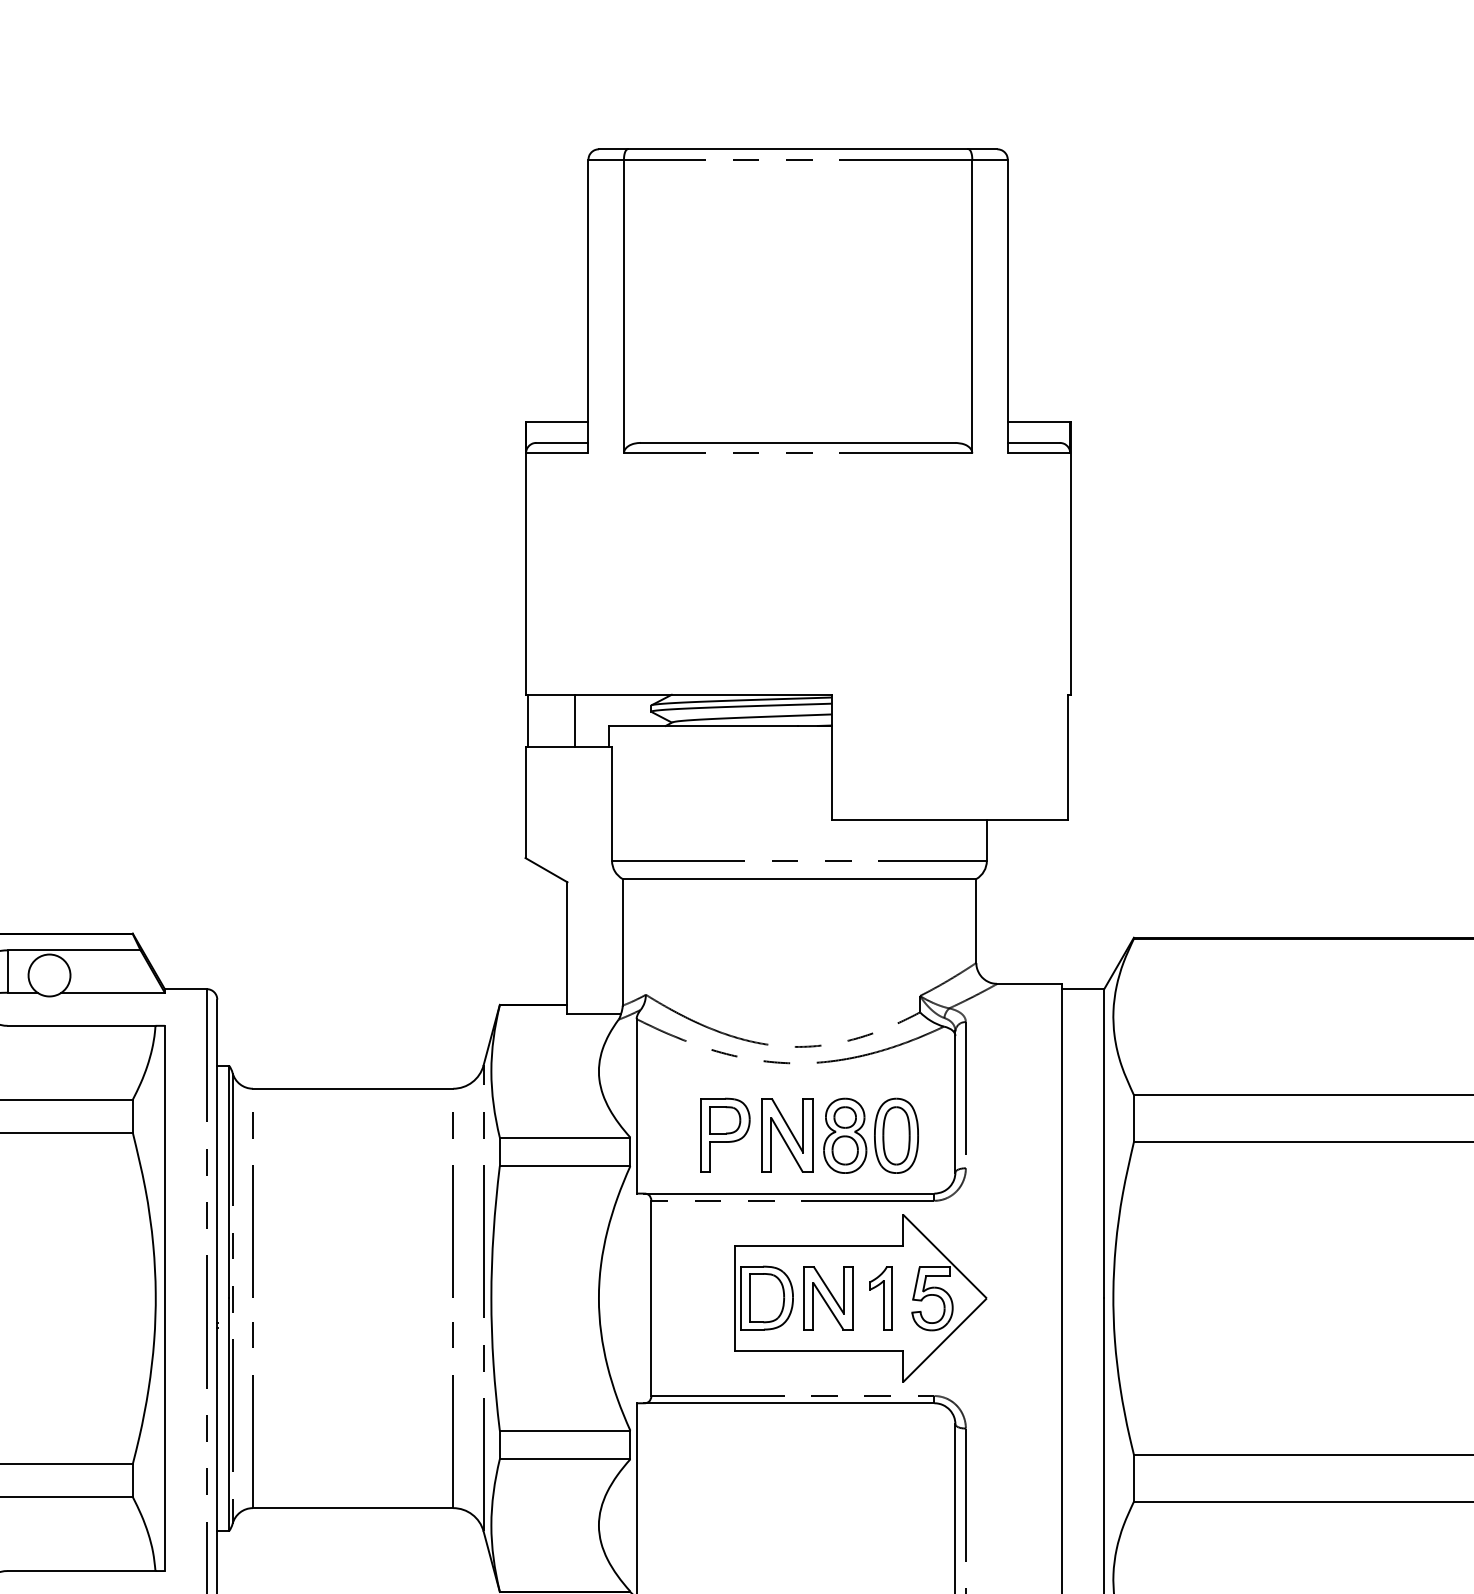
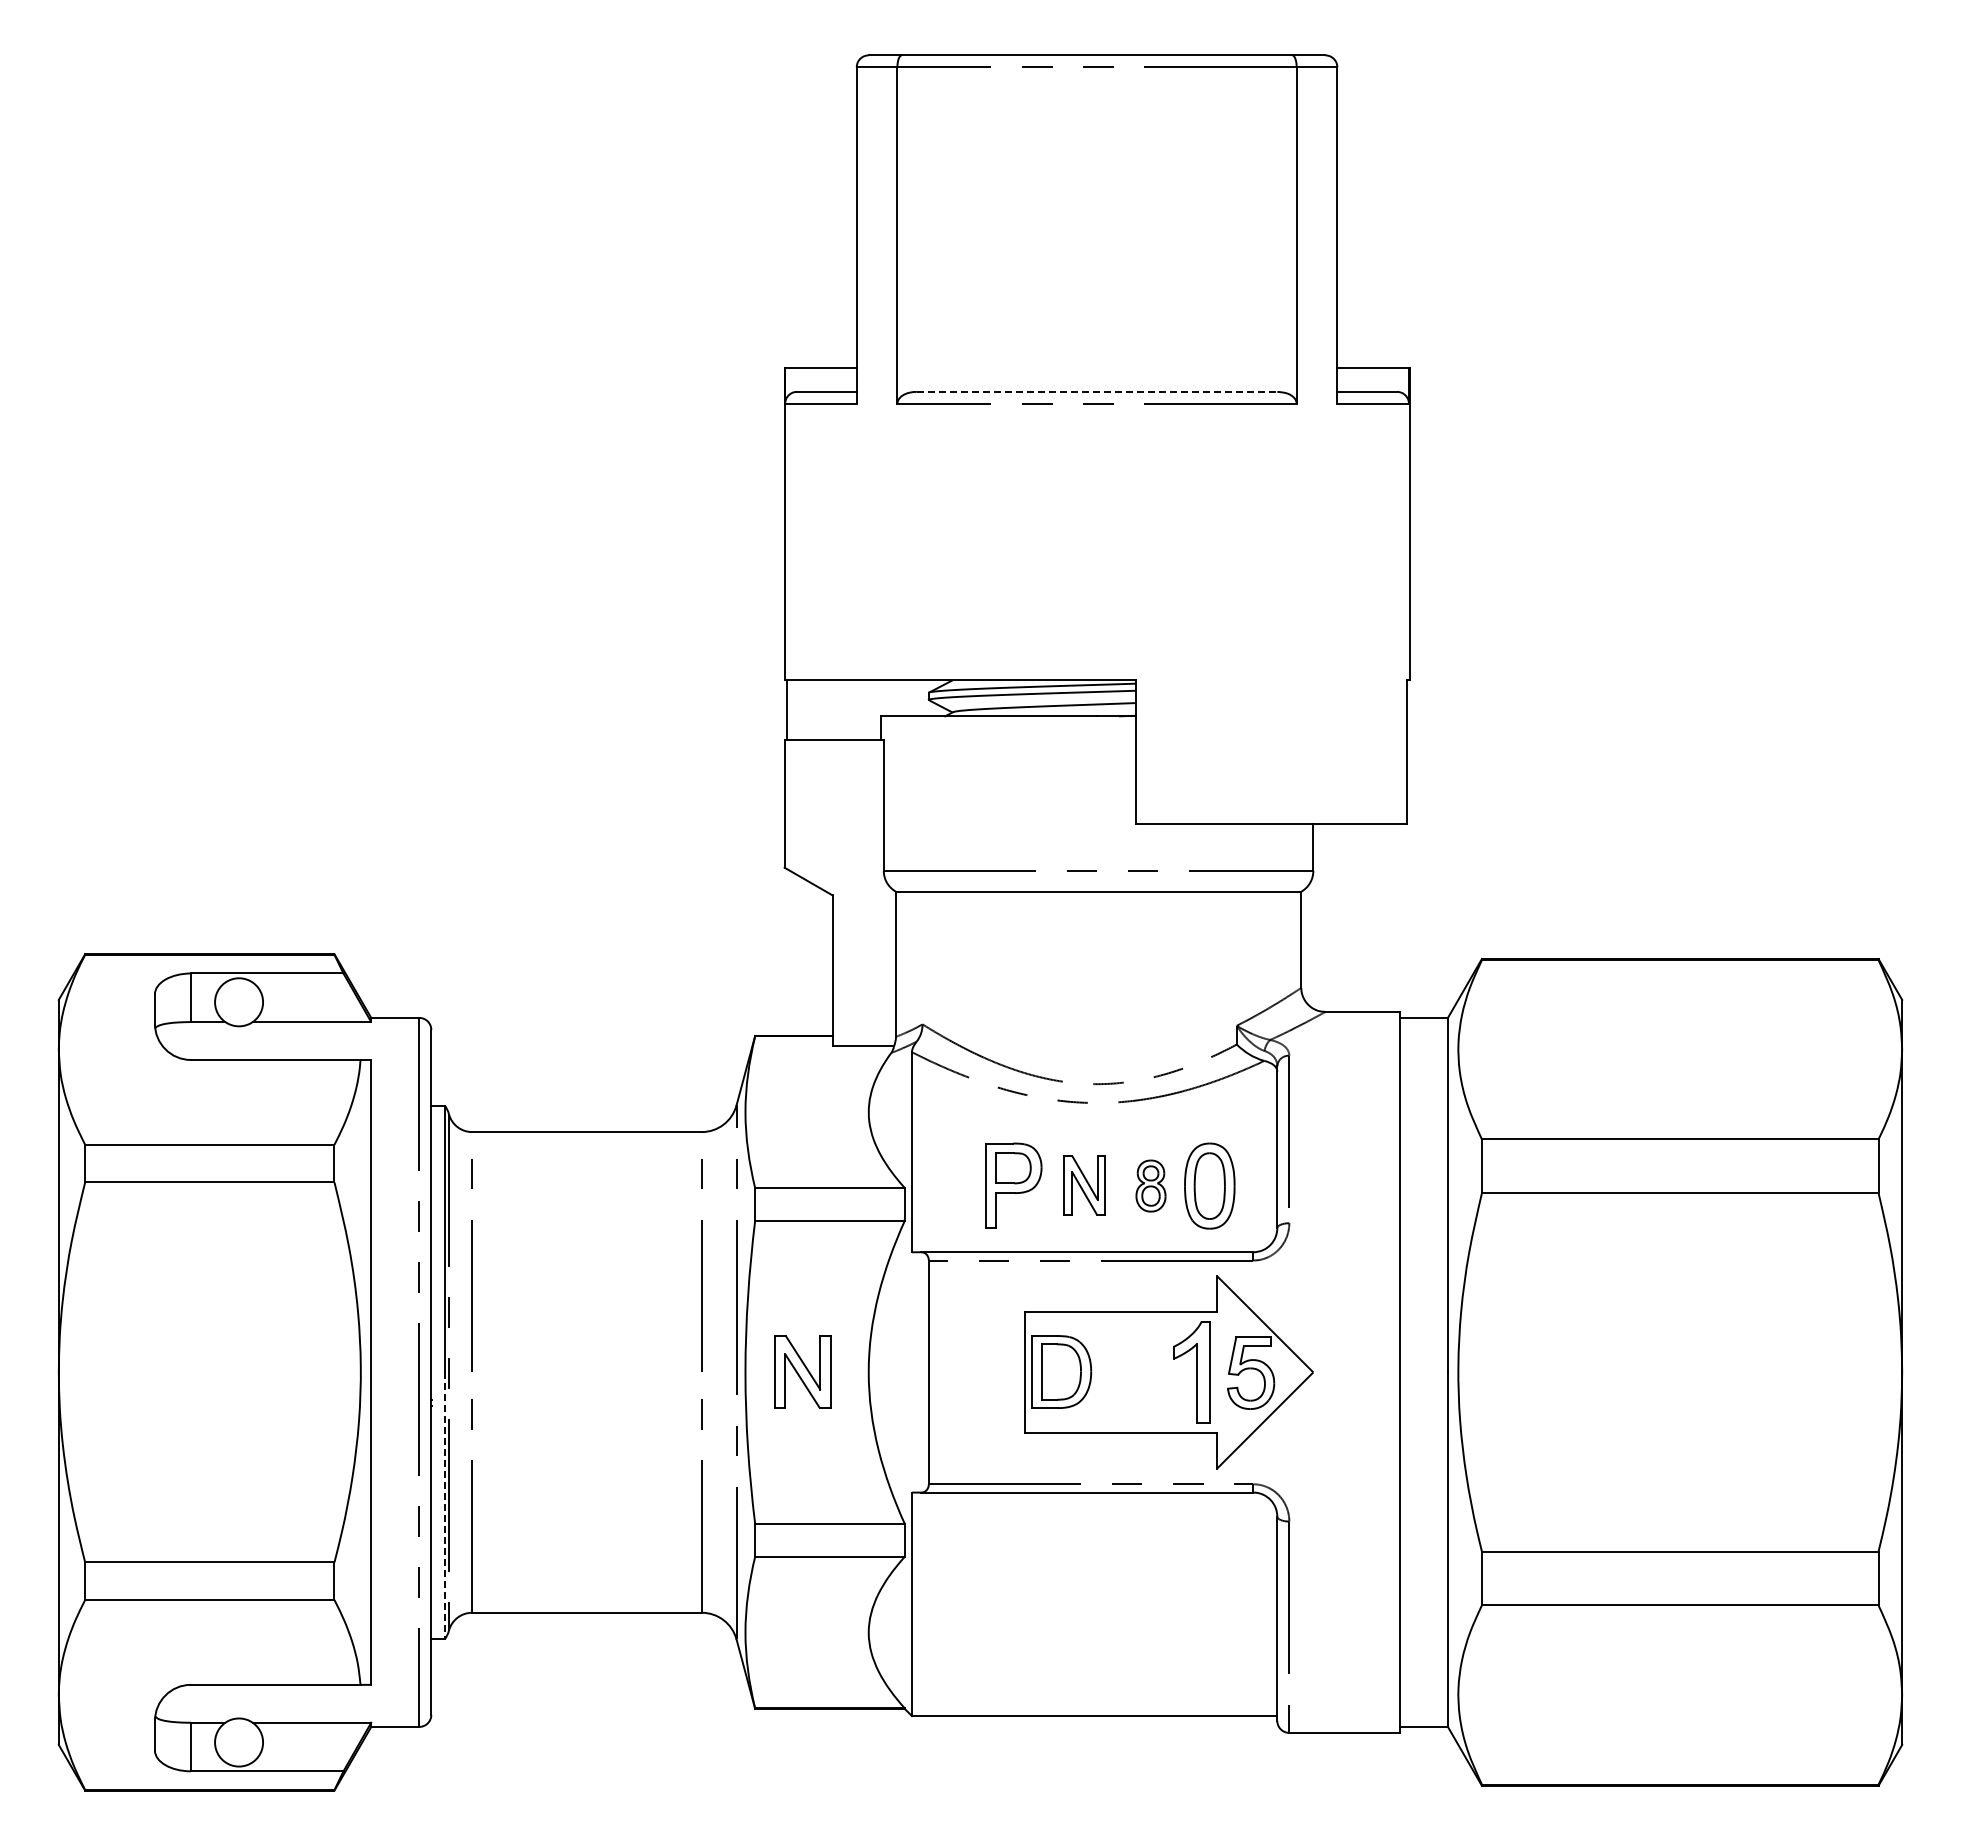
line: (798, 442) -> (1097, 391), solid -> dashed
line: (575, 720) -> (841, 710), removed
part: (787, 1135) -> (1084, 1185), size x0.7
part: (844, 1135) -> (1150, 1185), size x0.6
part: (828, 1297) -> (802, 1371), moved
part: (880, 1297) -> (1191, 1371), size x1.4
line: (228, 1415) -> (444, 1506), solid -> dashed

